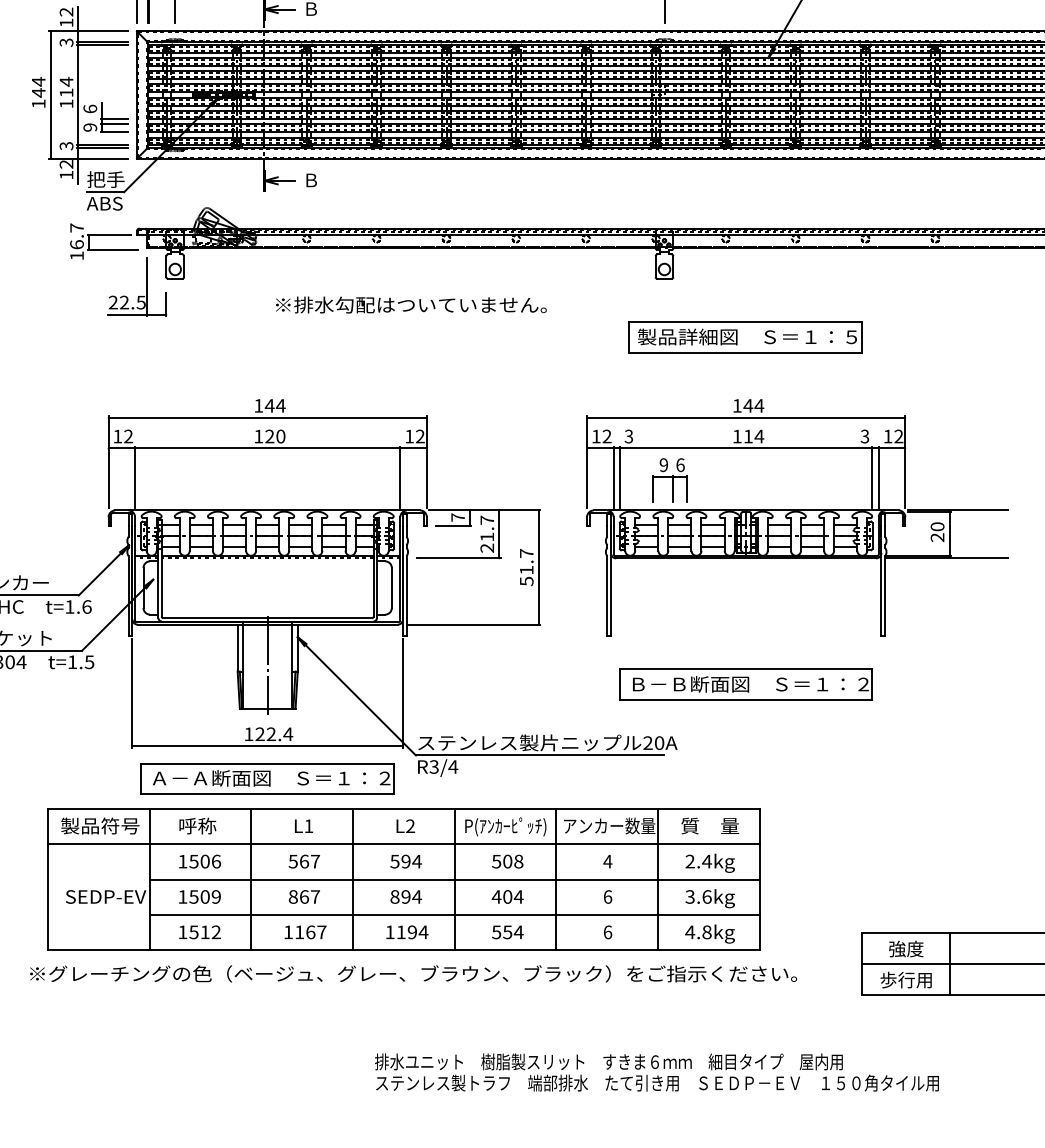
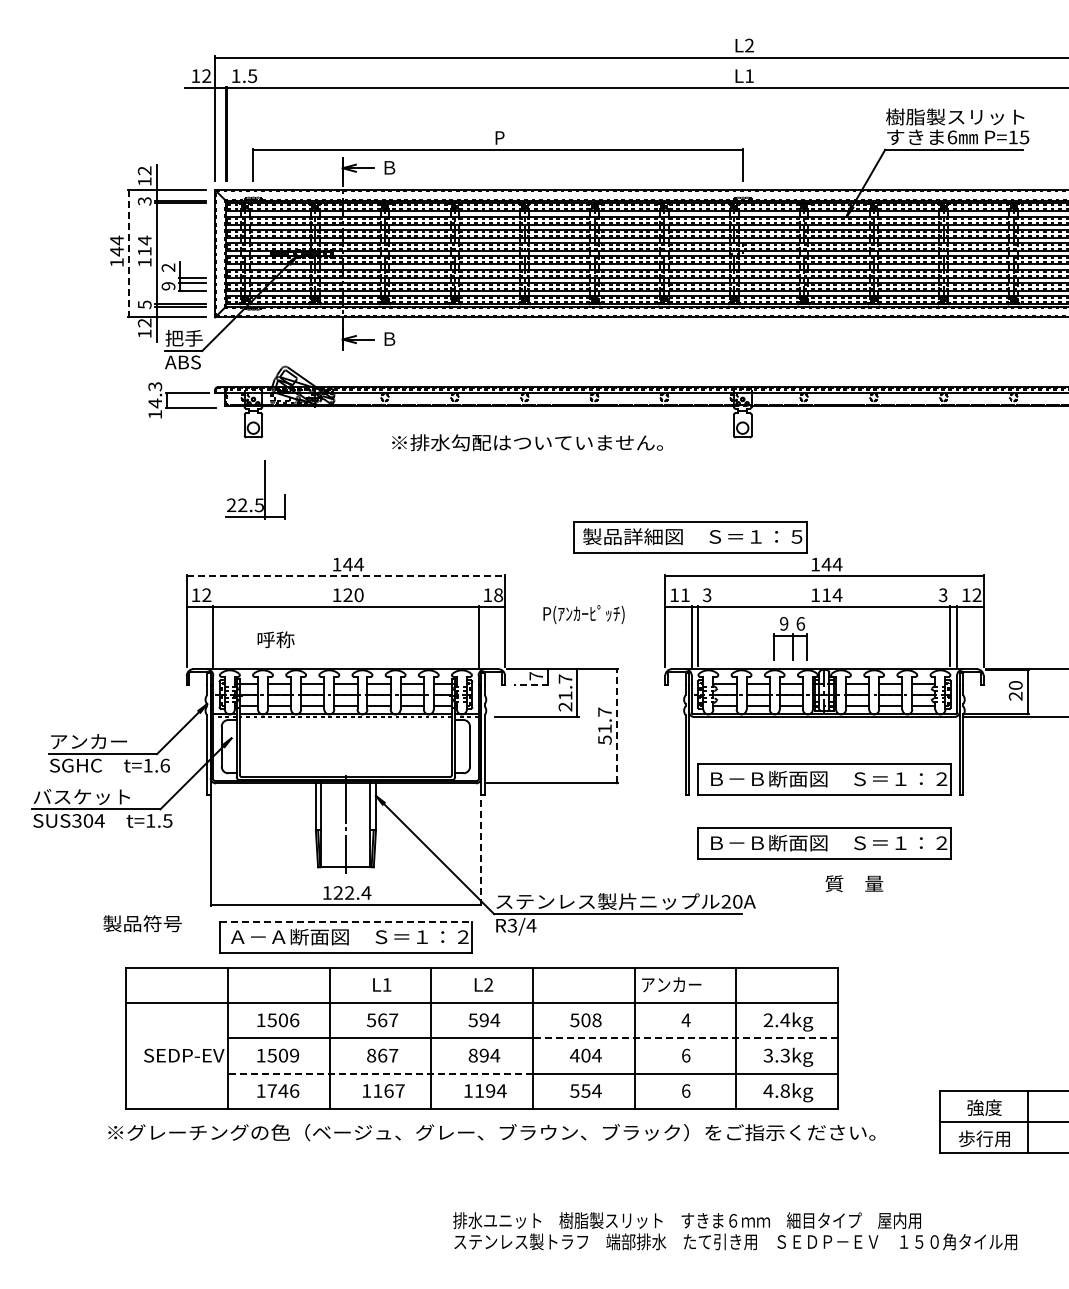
line: (50, 94) -> (128, 253), solid -> dashed
text: (90, 108) -> (168, 267), 6 -> 2
text: (65, 145) -> (143, 304), 3 -> 5
text: (77, 236) -> (155, 395), 16.7 -> 14.3
part: (146, 286) -> (264, 489), moved
text: (411, 304) -> (527, 442), moved
part: (745, 337) -> (690, 537), moved
line: (268, 417) -> (346, 576), solid -> dashed
text: (606, 435) -> (684, 594), 12 -> 11
text: (420, 436) -> (498, 595), 12 -> 18
part: (669, 479) -> (789, 638), moved
line: (453, 525) -> (531, 684), solid -> dashed
line: (538, 566) -> (616, 725), solid -> dashed
part: (746, 620) -> (824, 779), added
line: (403, 692) -> (481, 851), solid -> dashed
line: (268, 763) -> (346, 922), solid -> dashed
text: (100, 825) -> (142, 923), moved
text: (197, 825) -> (275, 639), moved
text: (640, 825) -> (718, 984), アンカー数量 -> アンカー
text: (710, 825) -> (854, 883), moved
text: (505, 826) -> (583, 614), moved
line: (607, 879) -> (685, 1038), solid -> dashed
text: (706, 896) -> (784, 1055), 3.6kg -> 3.3kg
line: (302, 914) -> (380, 1073), solid -> dashed
text: (205, 931) -> (283, 1090), 1512 -> 1746

